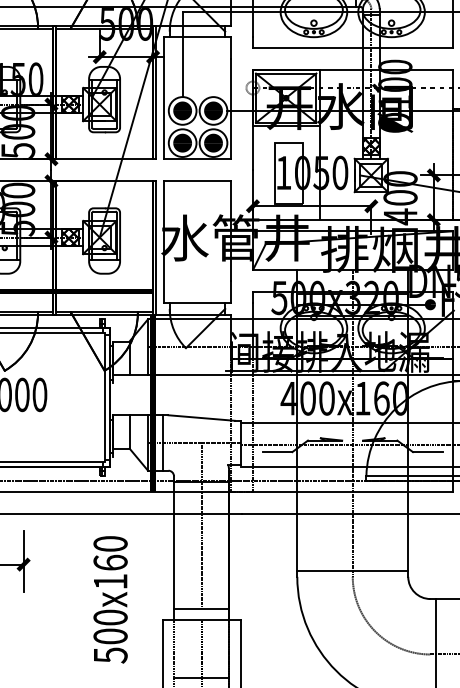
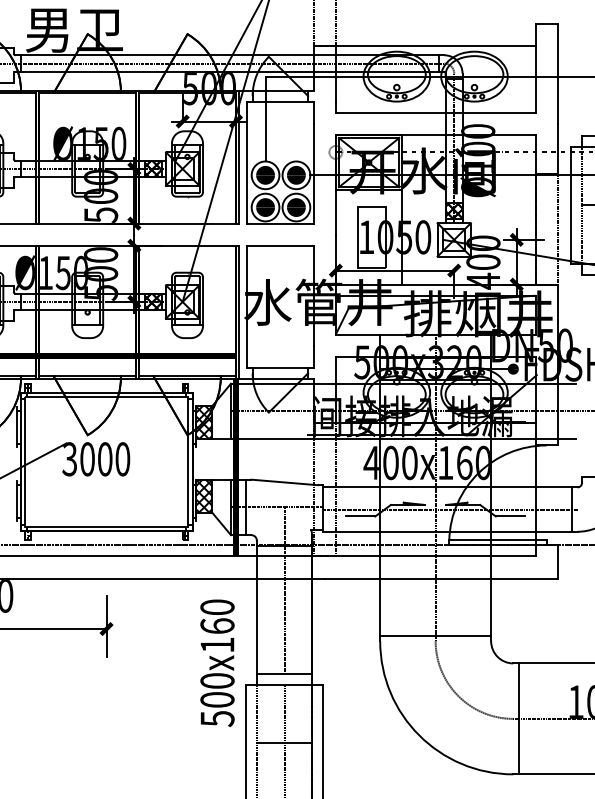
hatch: (120, 358) -> (203, 422), added
hatch: (120, 431) -> (203, 495), added
text: (110, 600) -> (217, 663), moved

